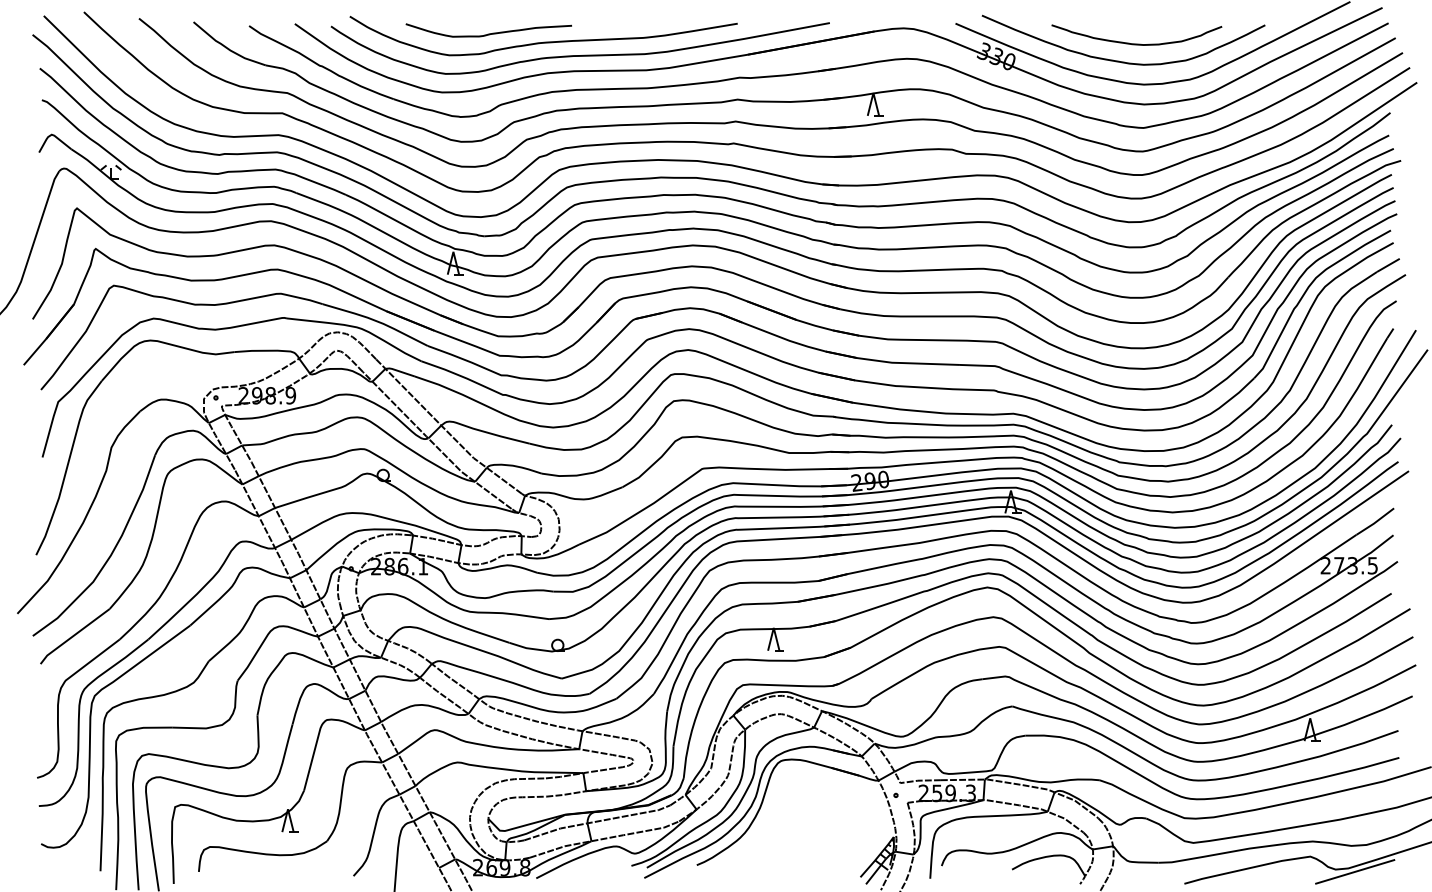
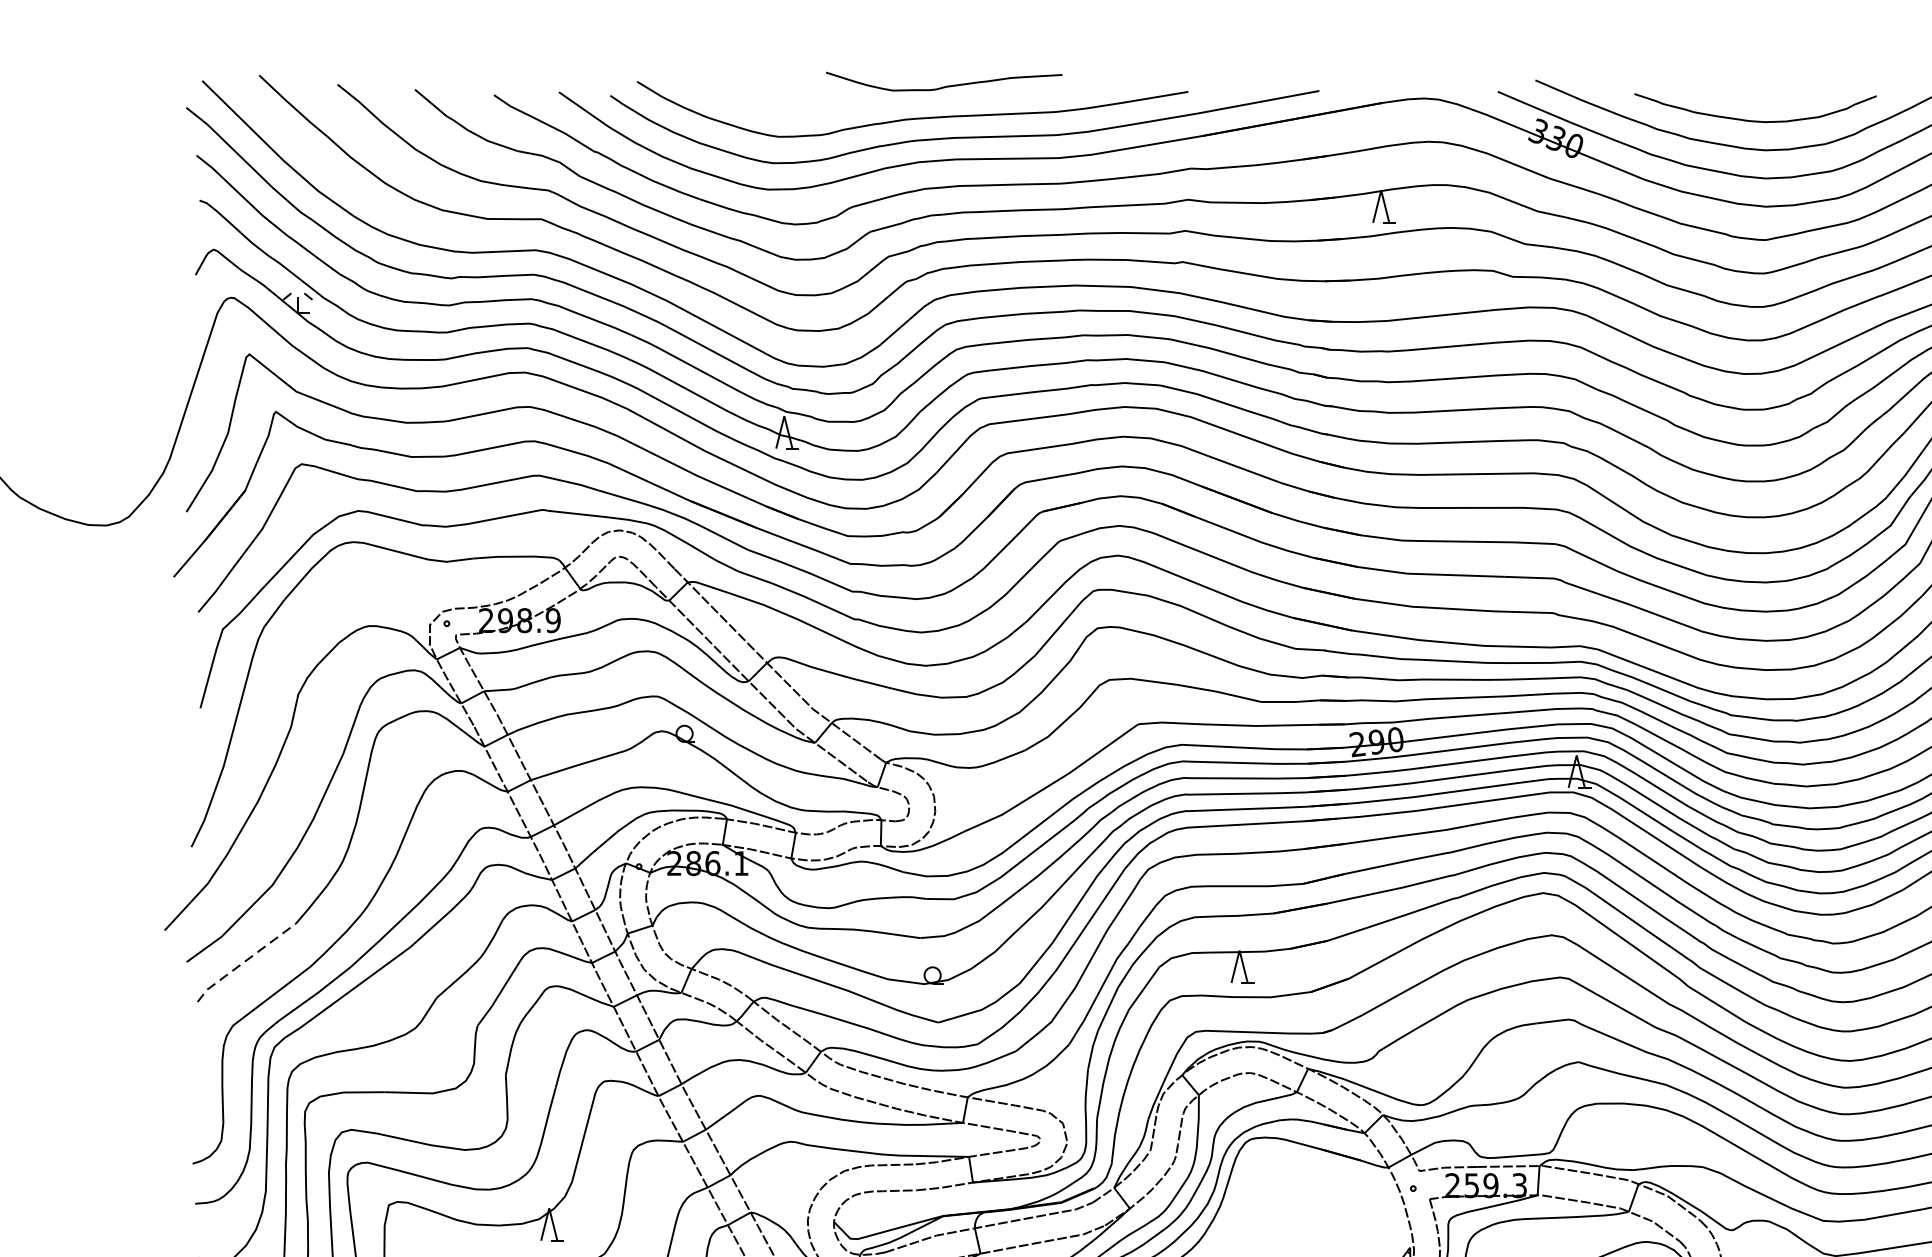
curve: (488, 33) -> (943, 85), moved
line: (73, 635) -> (244, 961), solid -> dashed

